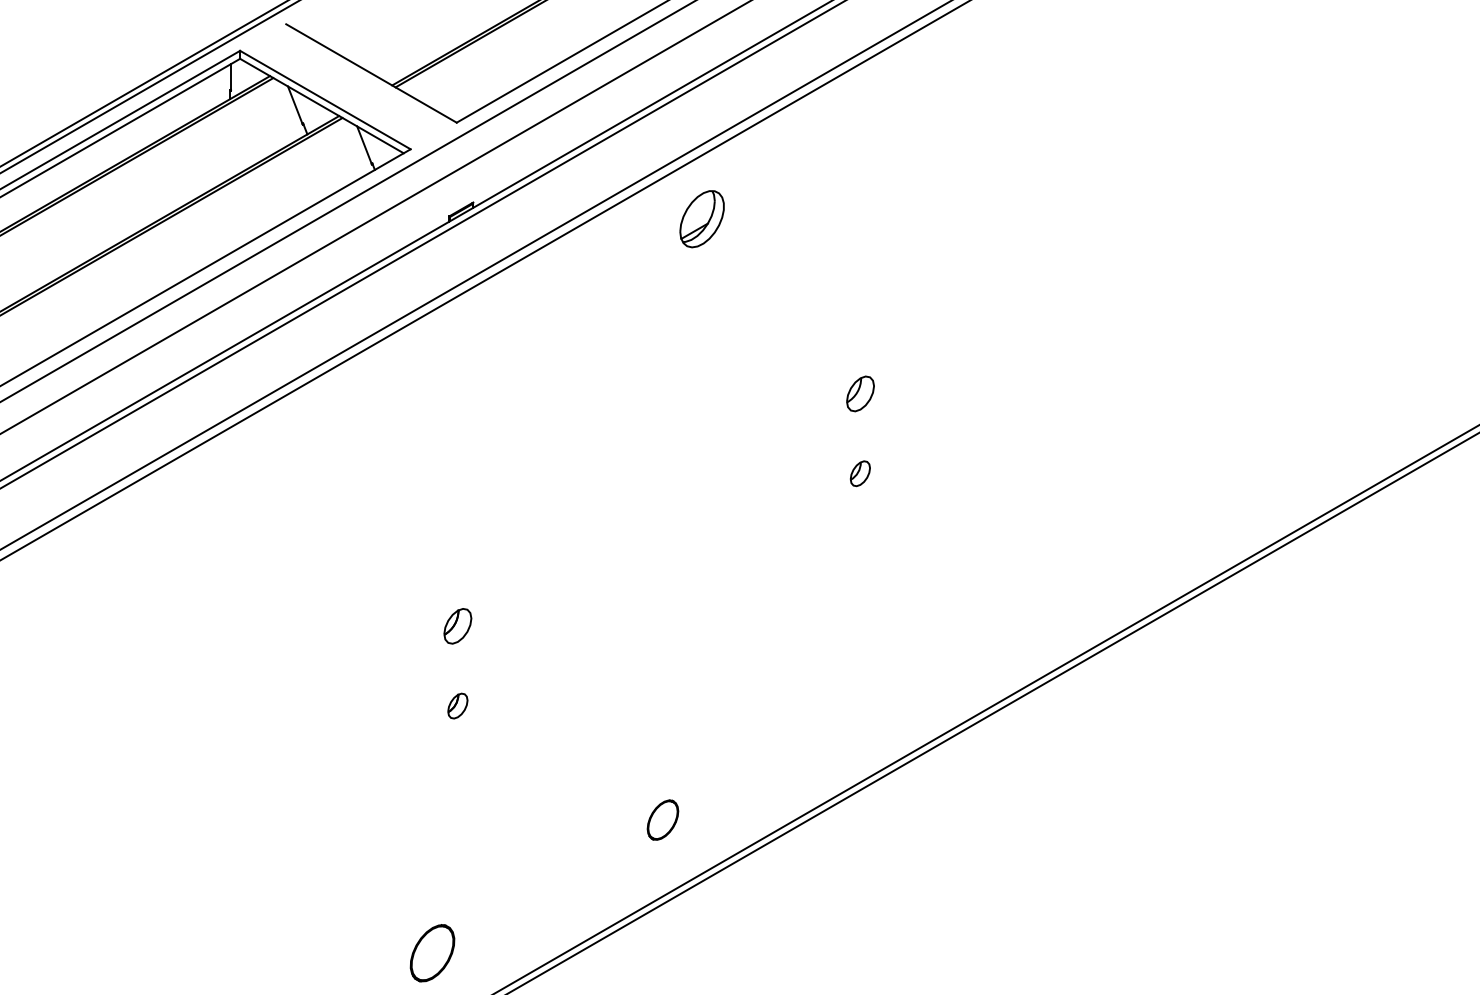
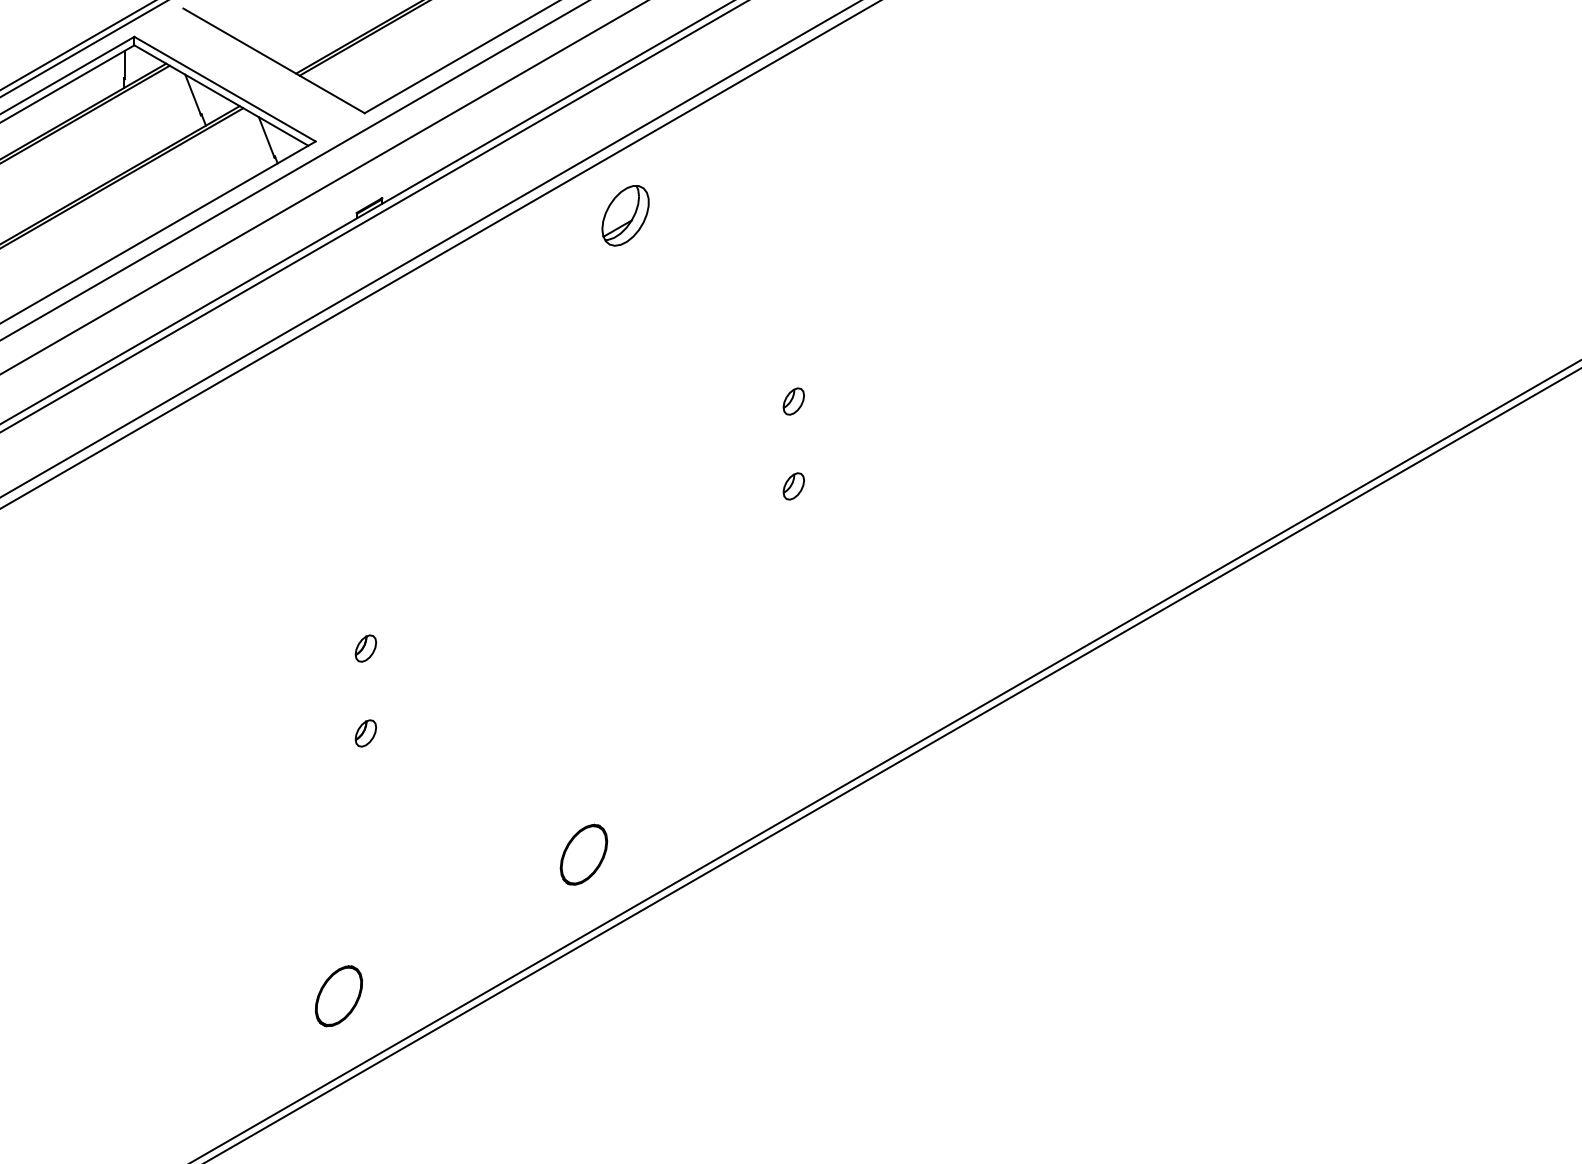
part: (860, 393) -> (793, 401), size x0.71
part: (457, 626) -> (365, 648), size x0.71
part: (662, 819) -> (583, 854), size x1.43

